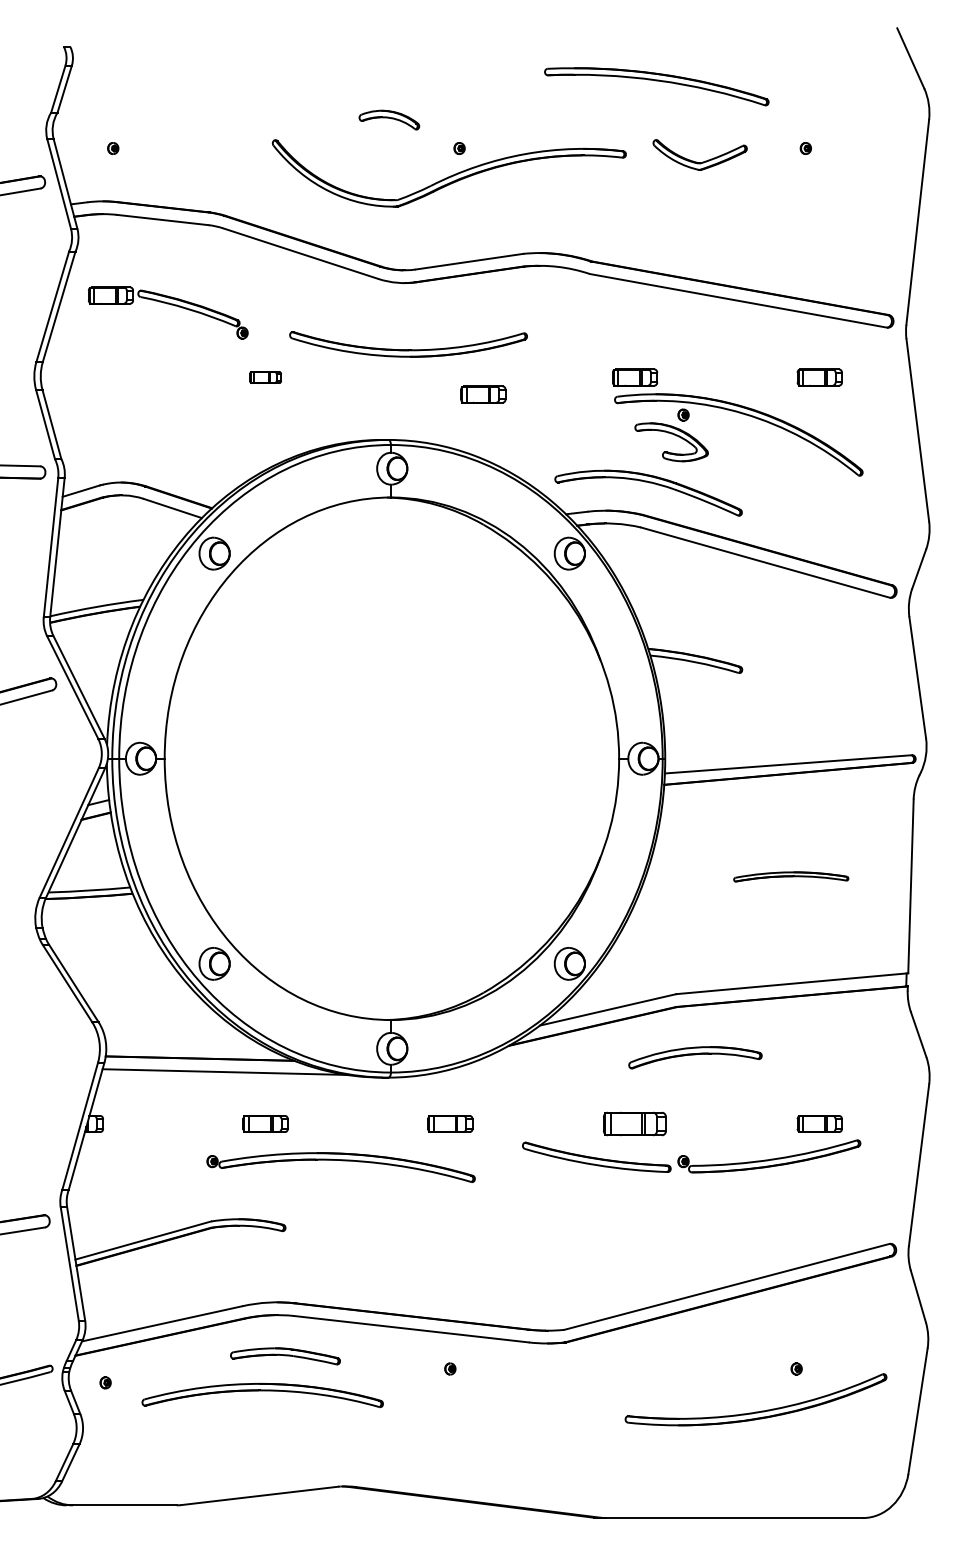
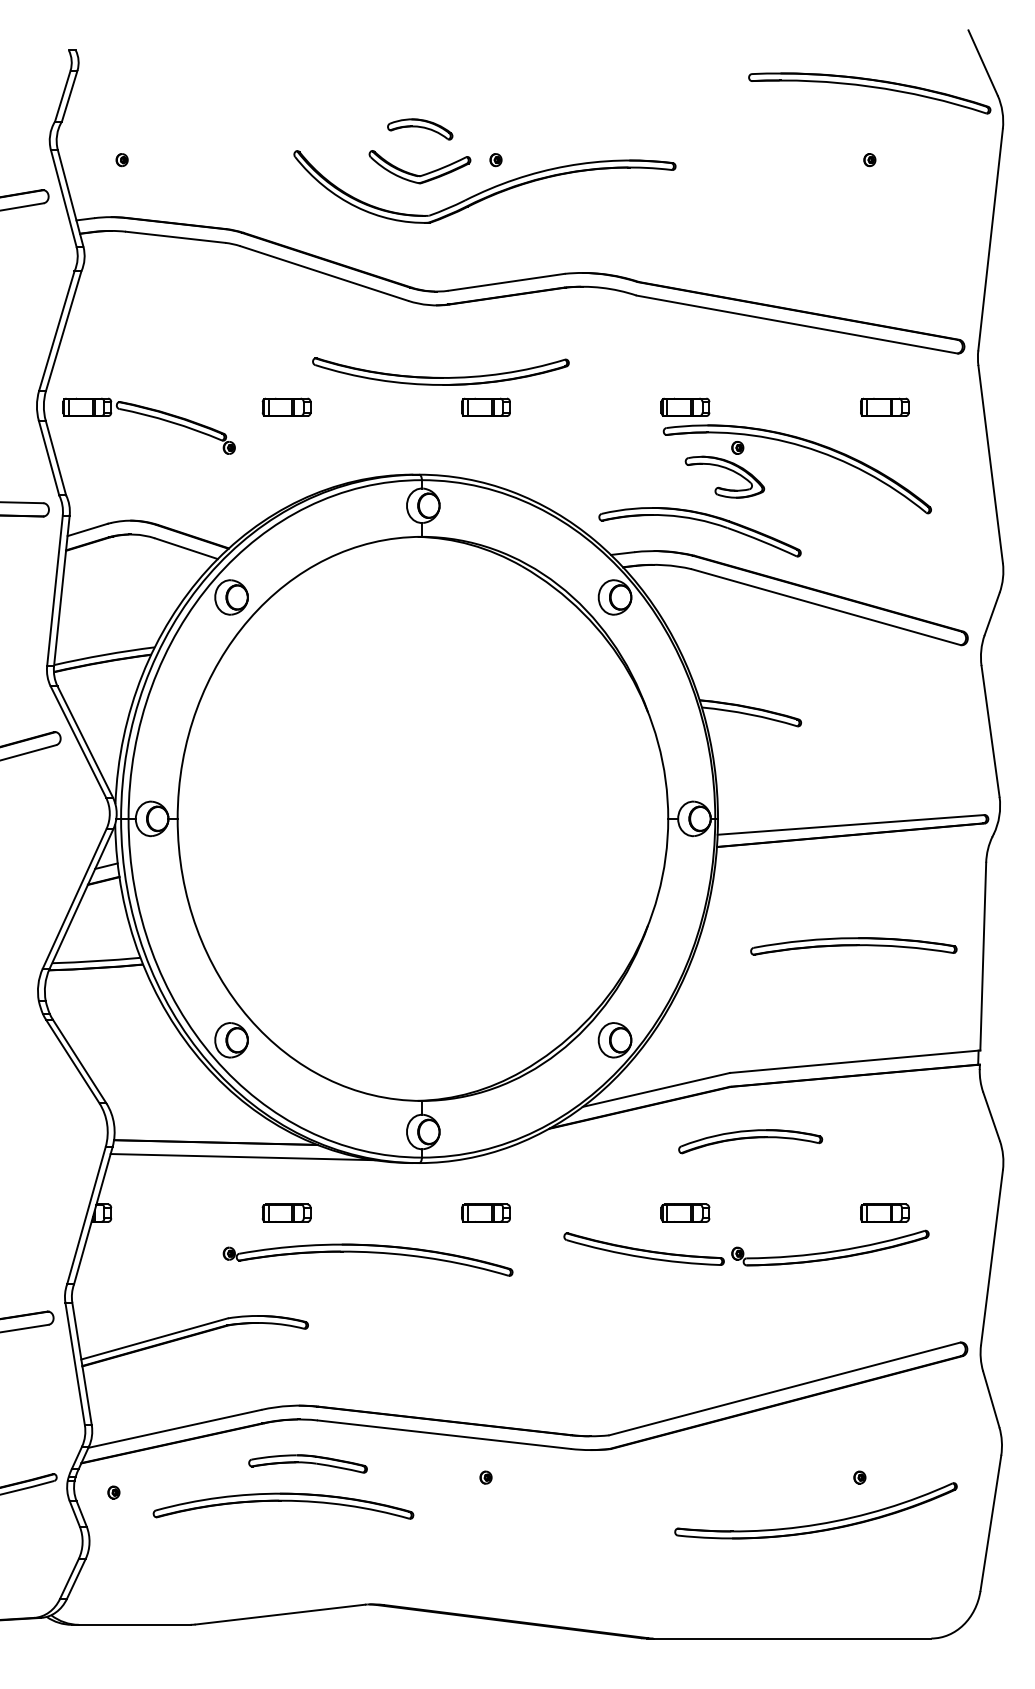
part: (656, 86) -> (869, 93), moved
part: (696, 161) -> (416, 174), moved
part: (171, 305) -> (152, 418), moved
part: (265, 377) -> (286, 407), size x1.43
part: (483, 394) -> (486, 407), moved
part: (791, 876) -> (854, 945), size x1.67
part: (635, 1123) -> (685, 1212), size x0.71

